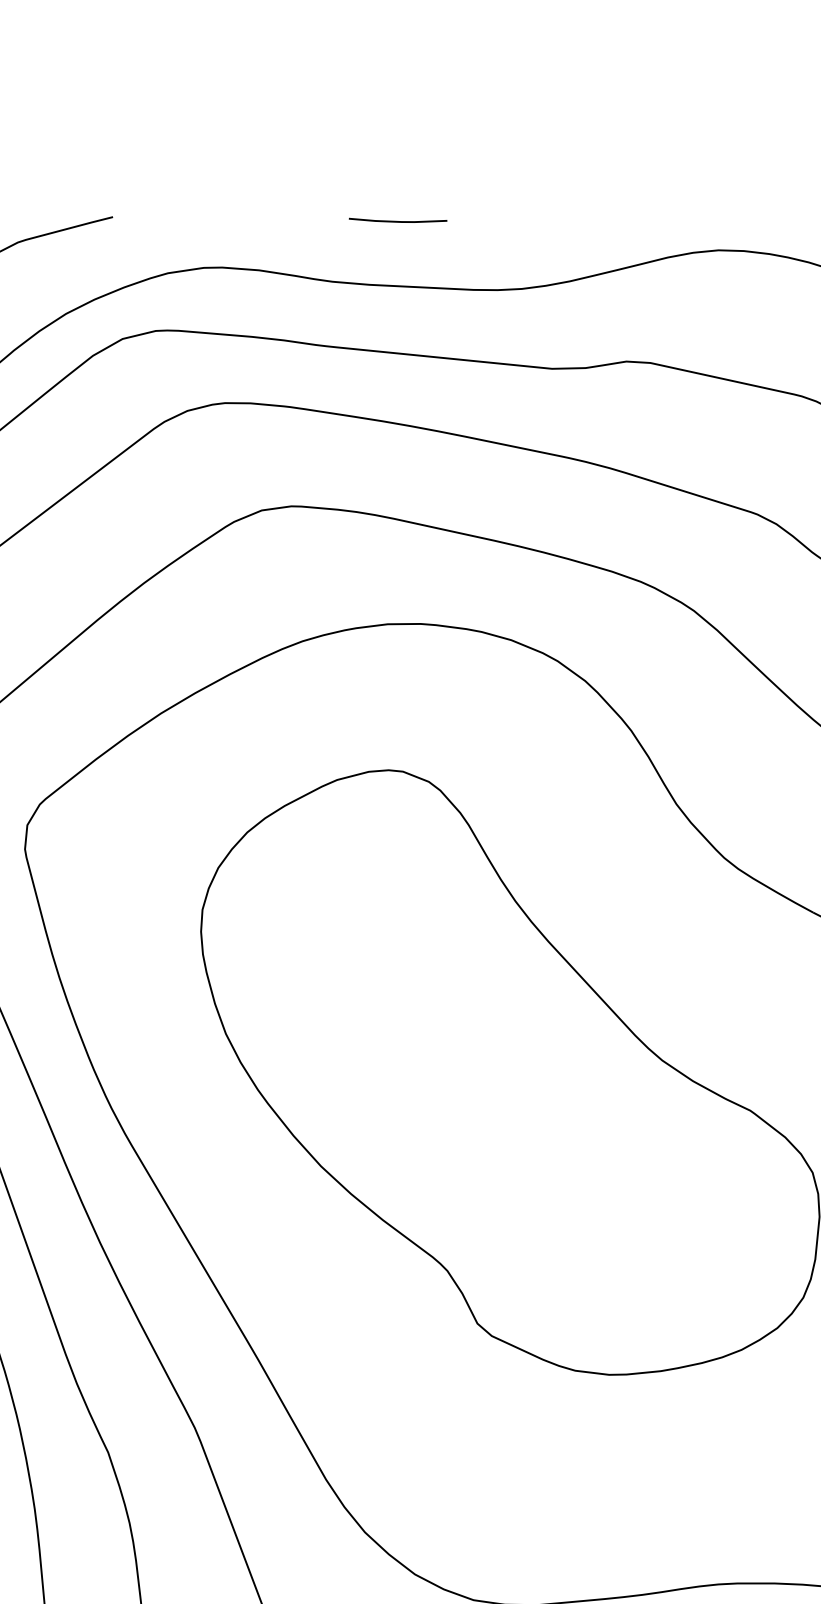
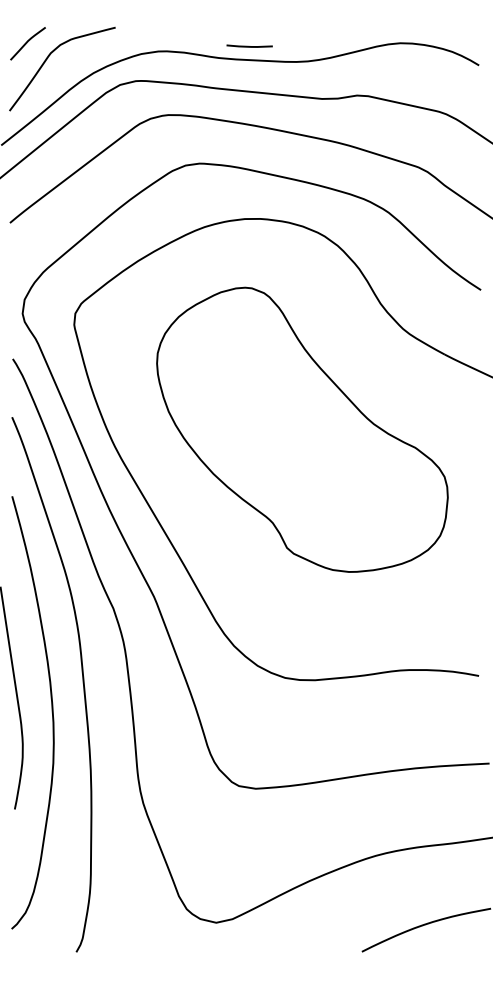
line: (395, 218) -> (248, 45), moved

